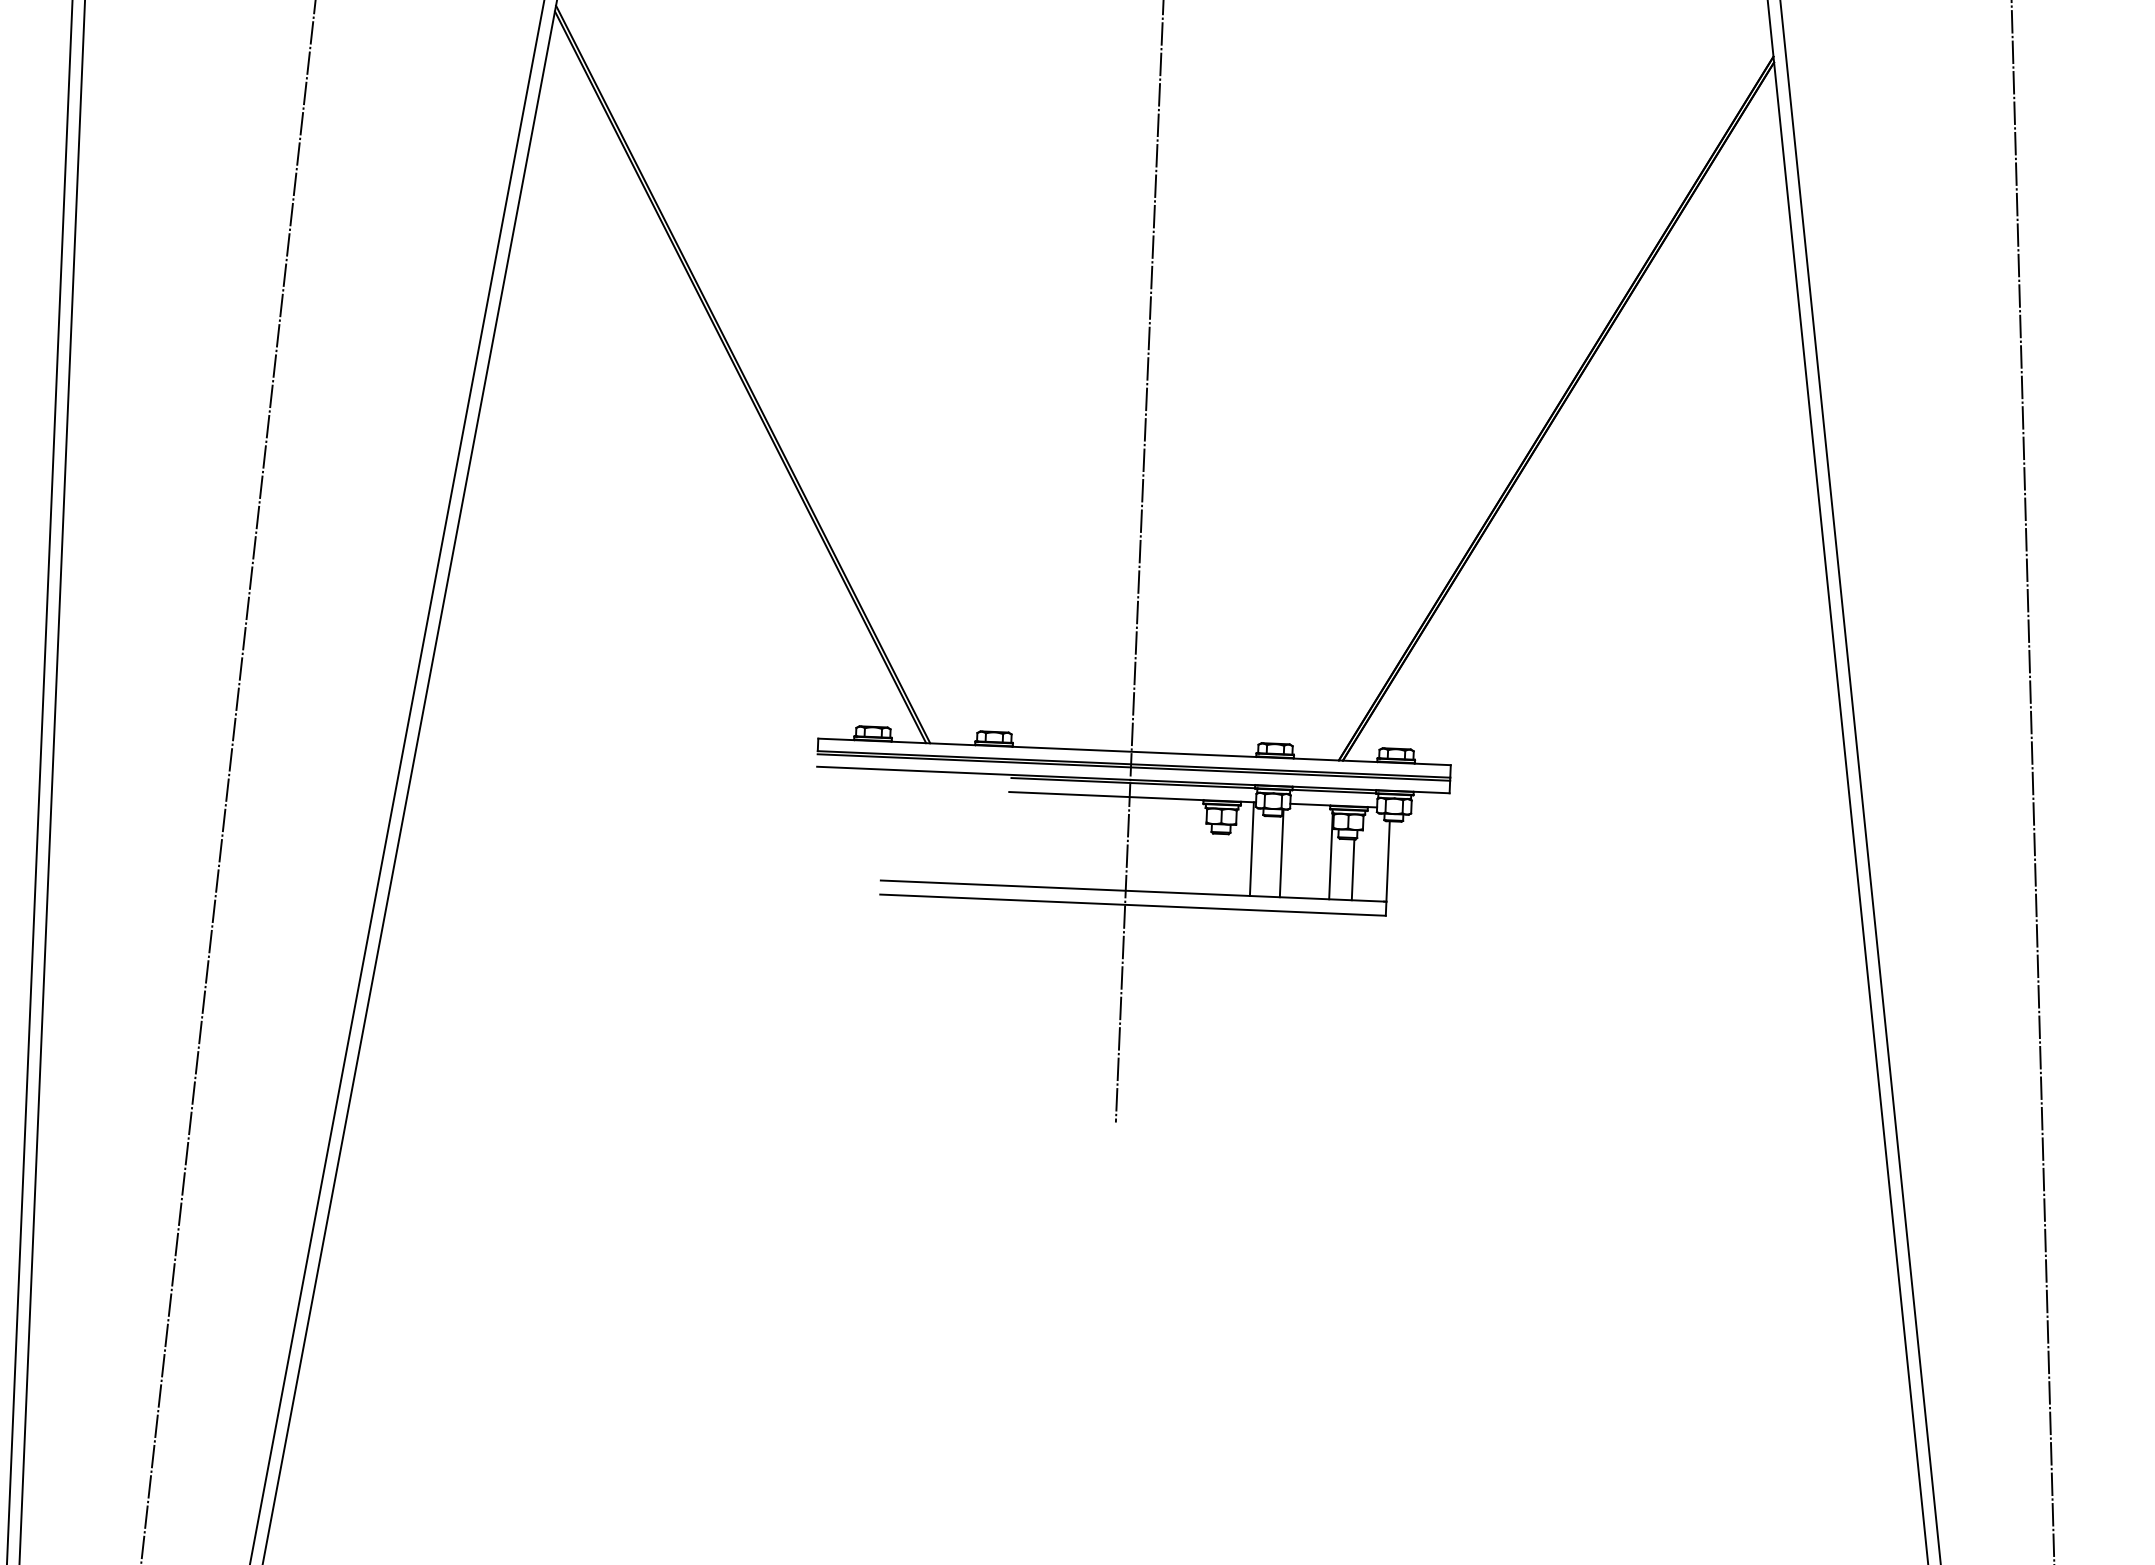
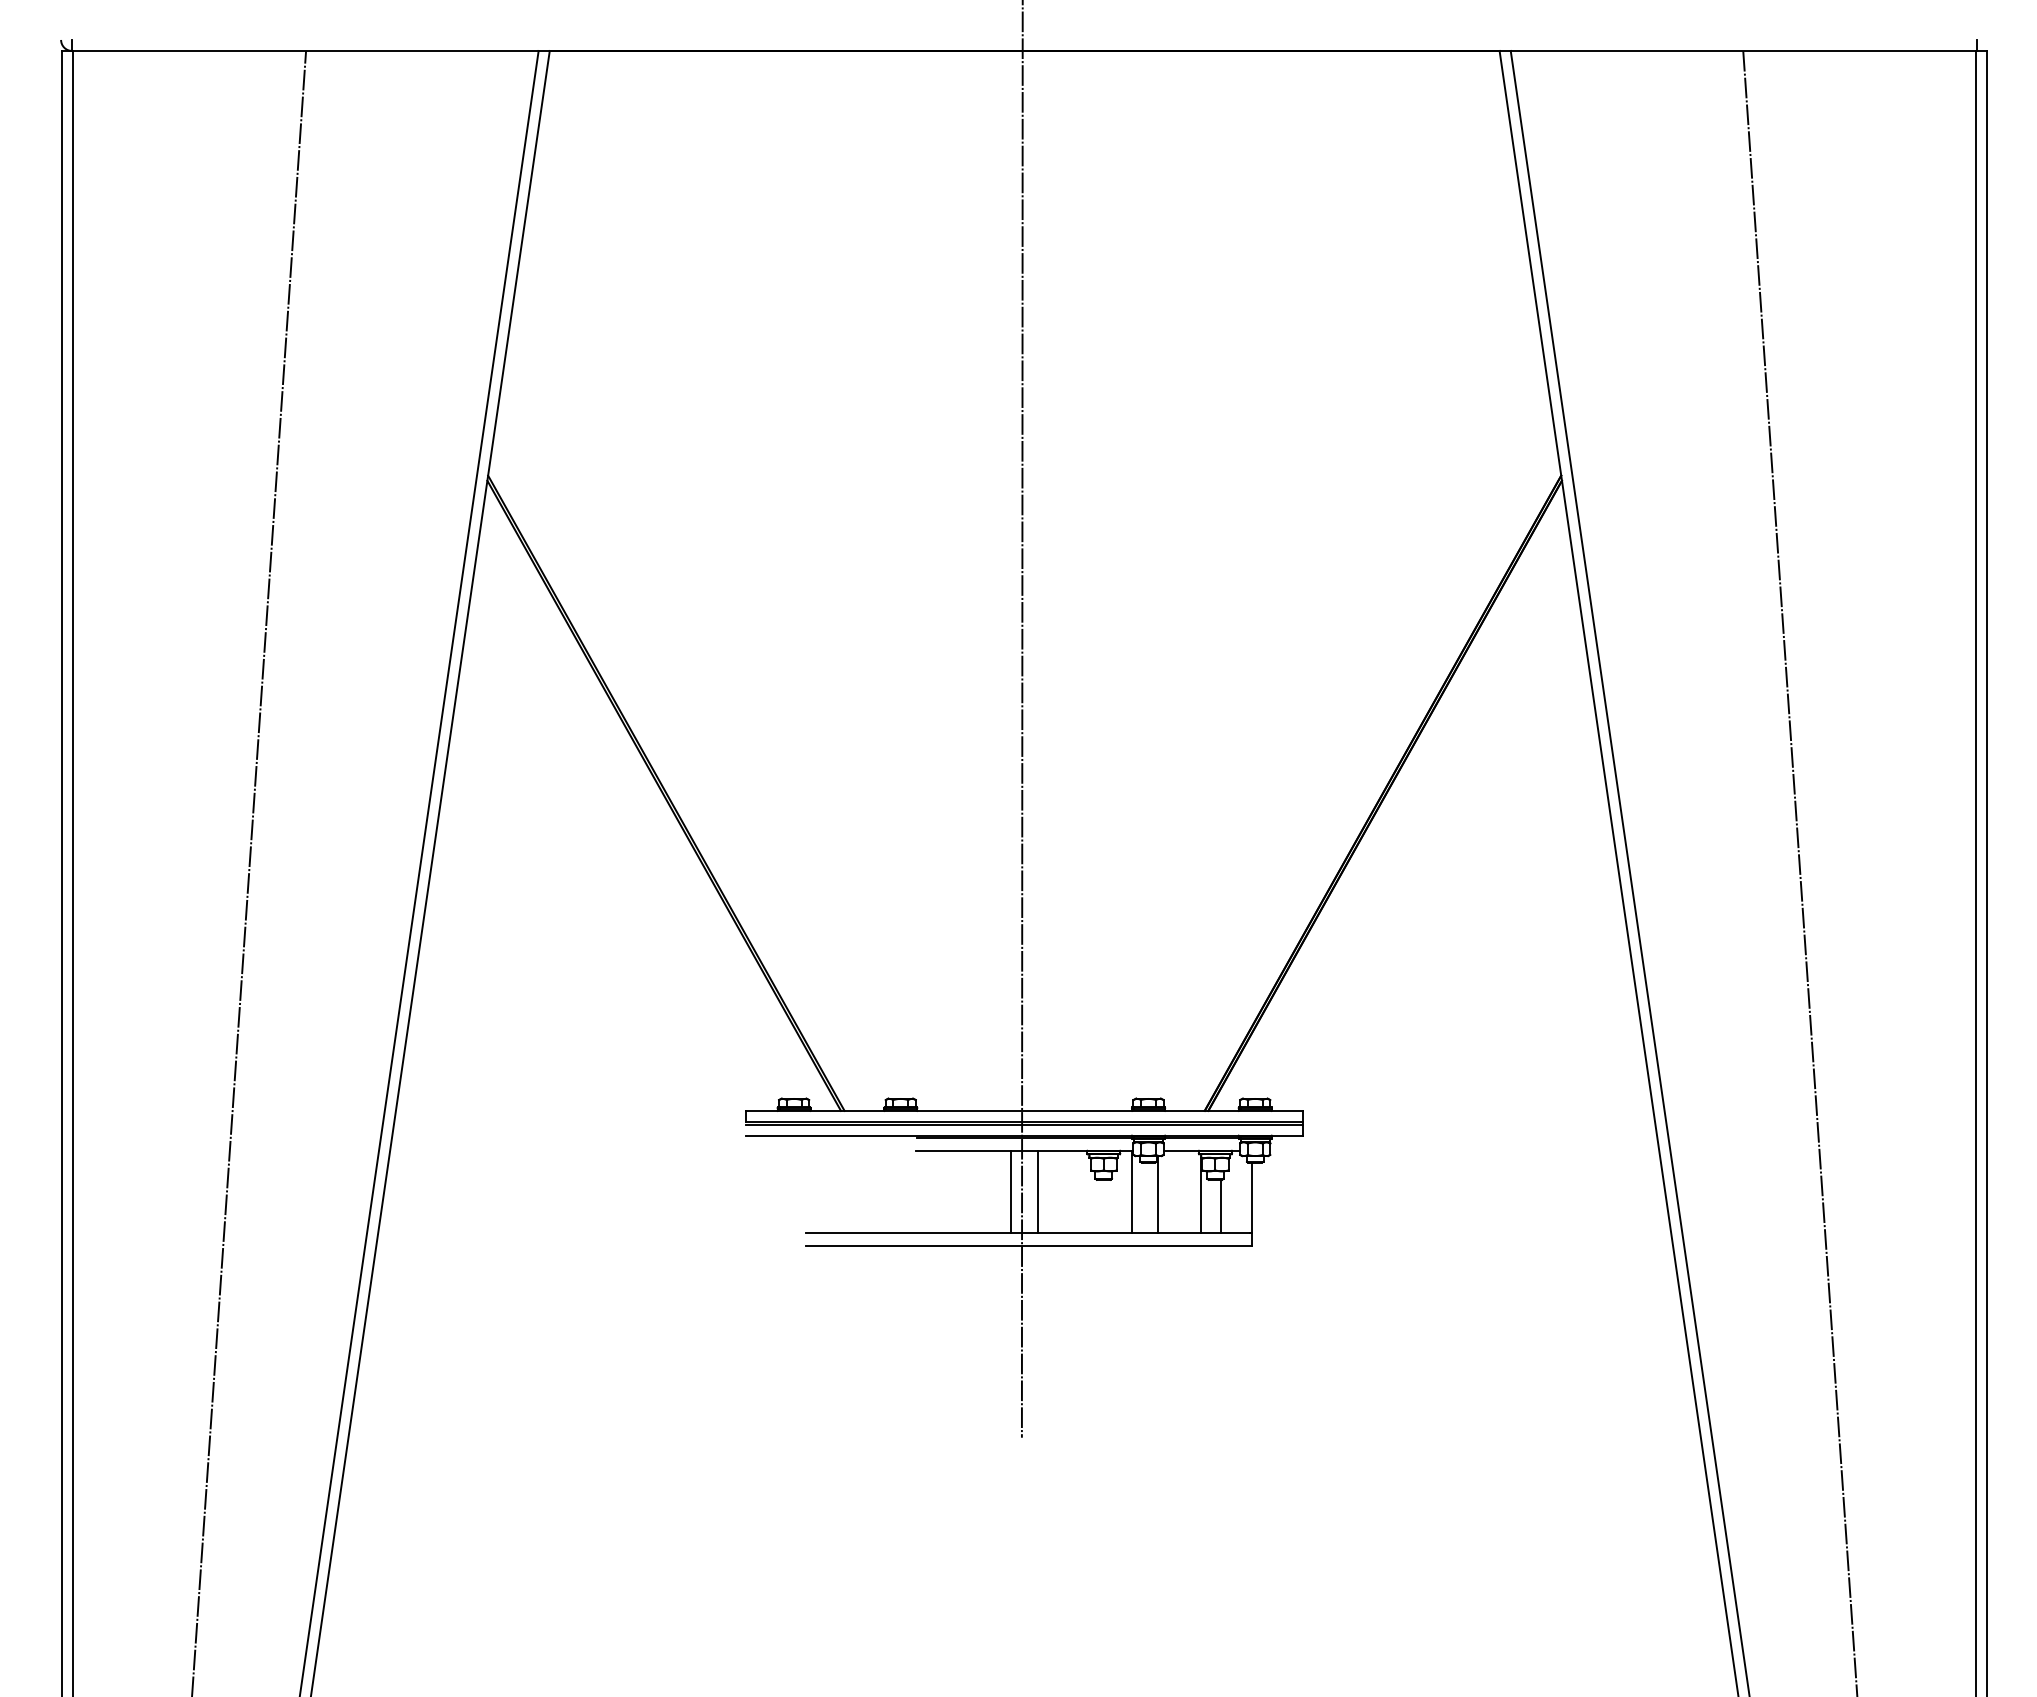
line: (1114, 842) -> (1010, 1191), added
line: (1146, 843) -> (1038, 1191), added

